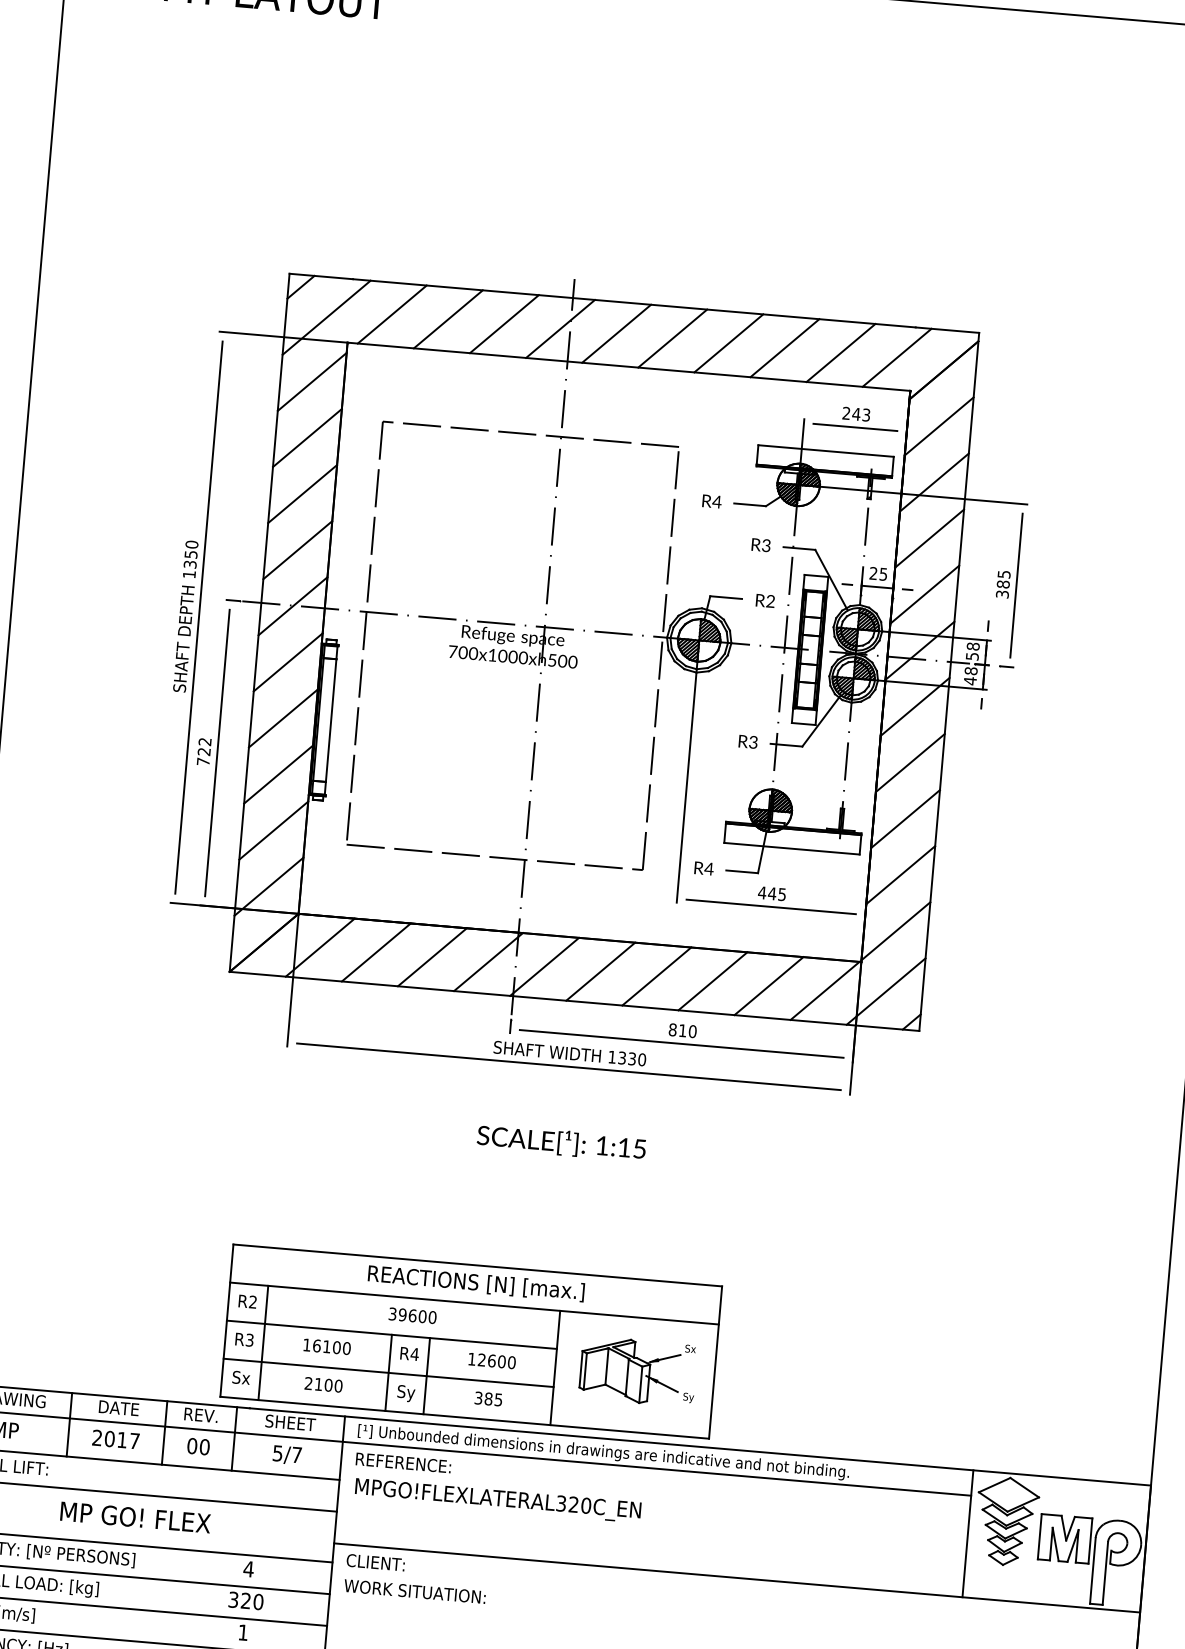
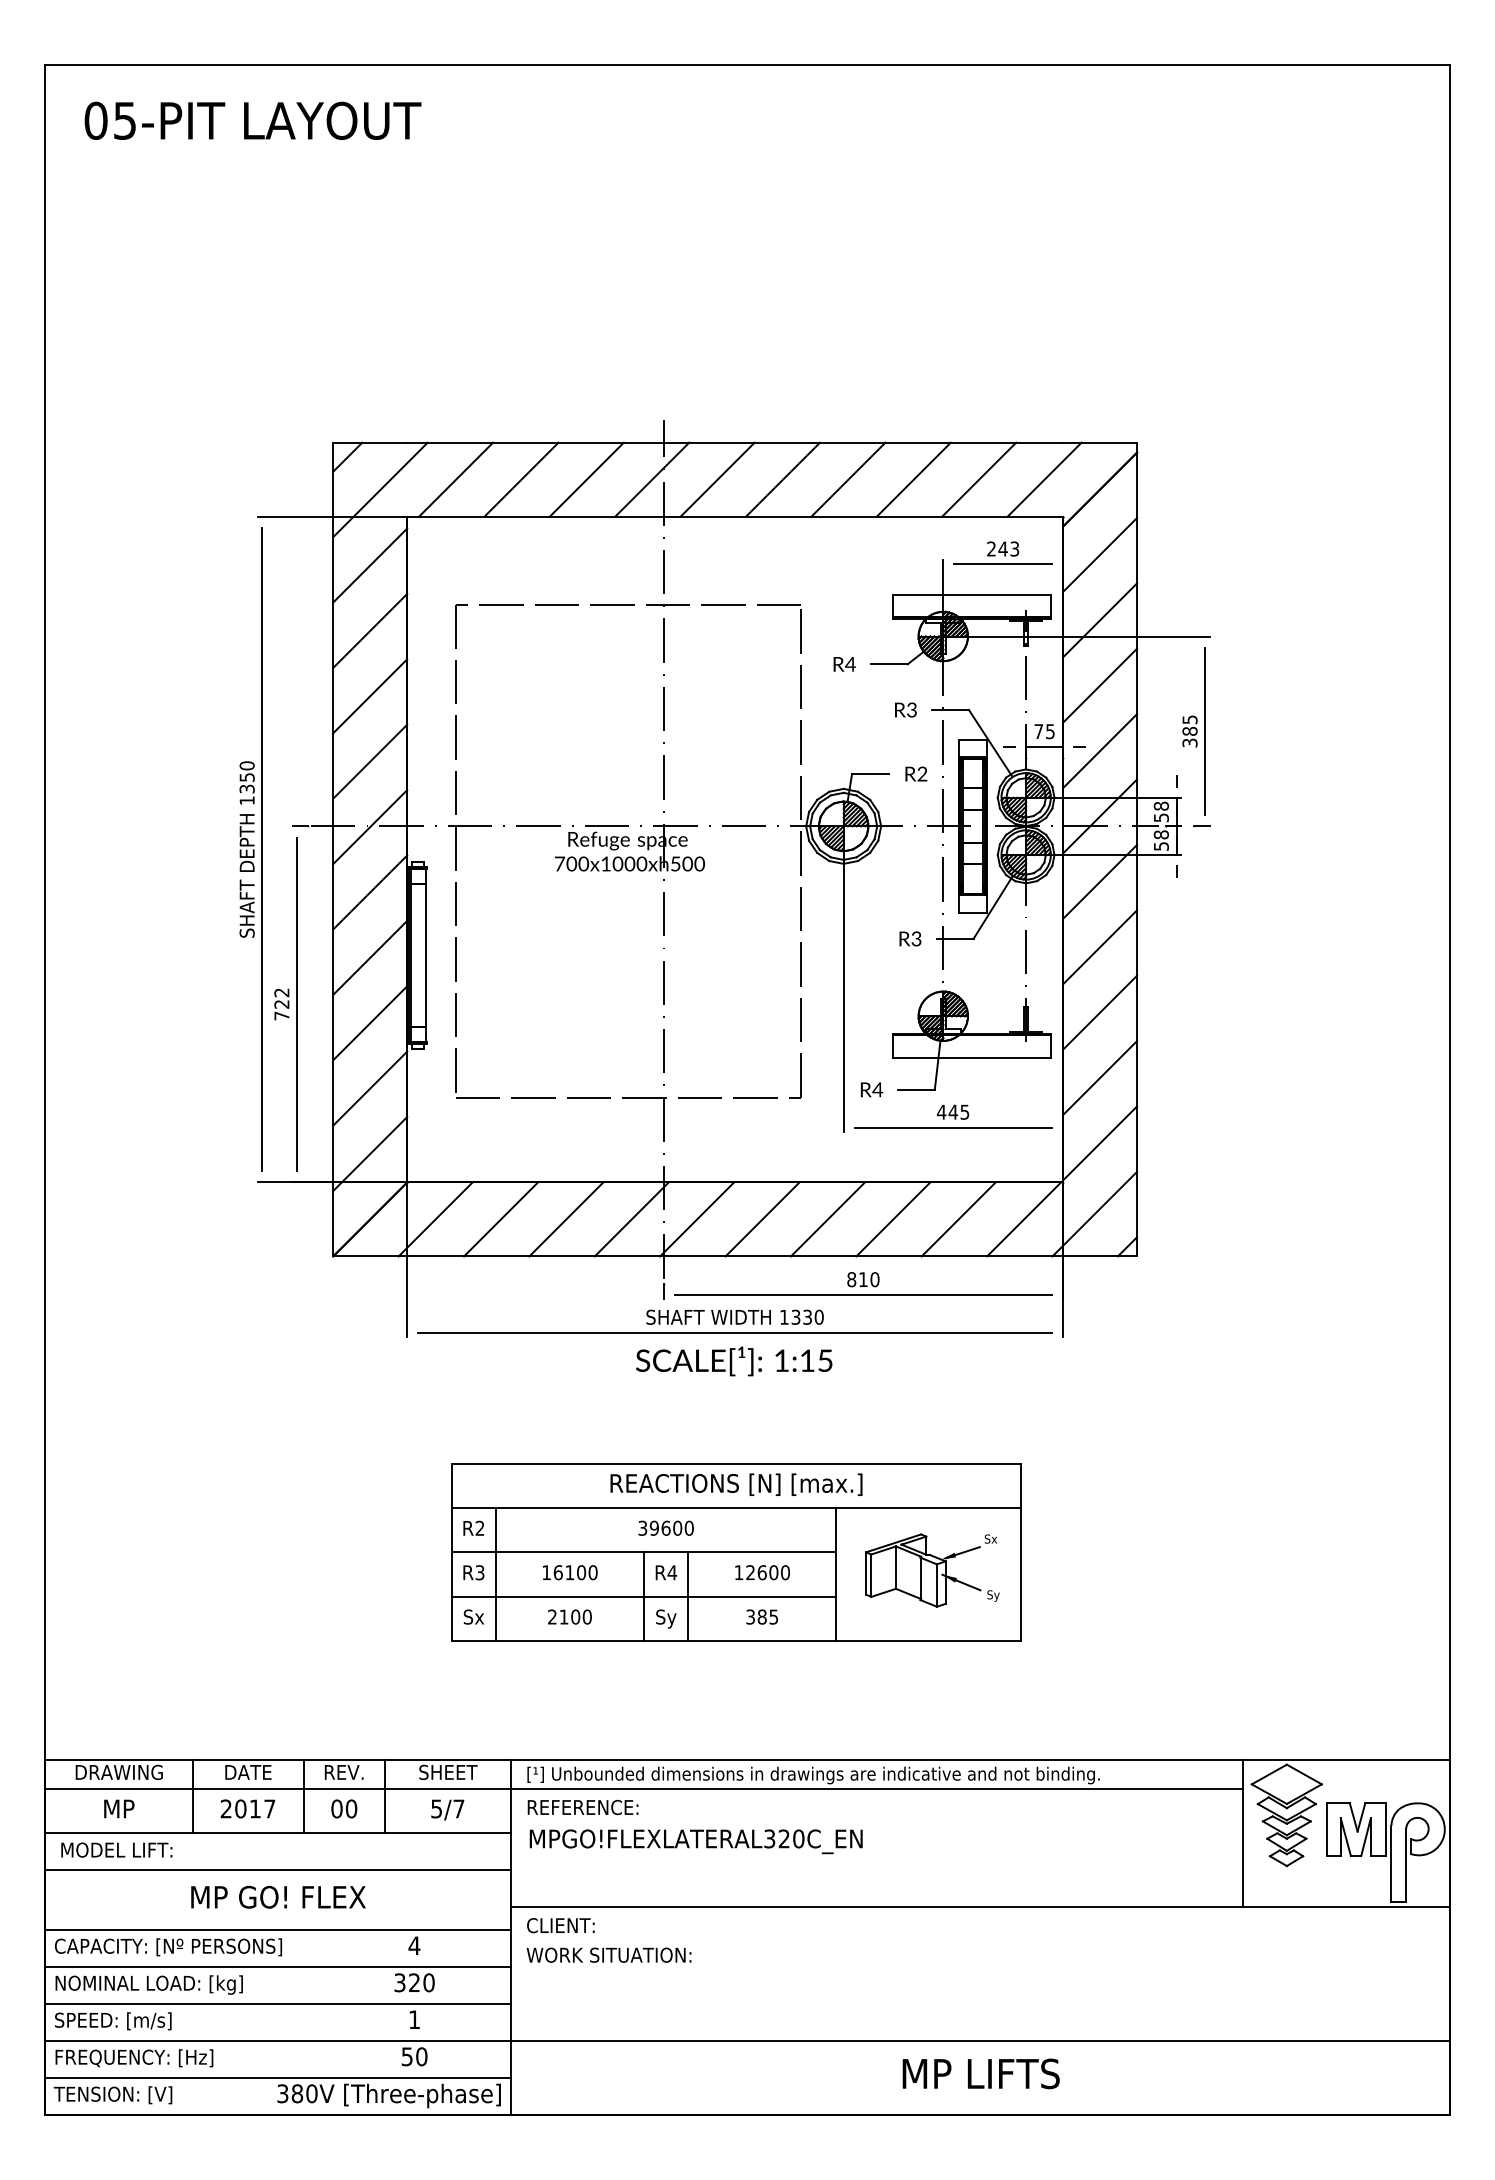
text: (873, 573) -> (1038, 731), 25 -> 75
text: (970, 681) -> (1161, 846), 48 -> 58
text: (561, 1142) -> (734, 1361), moved
part: (471, 1341) -> (736, 1552), moved

